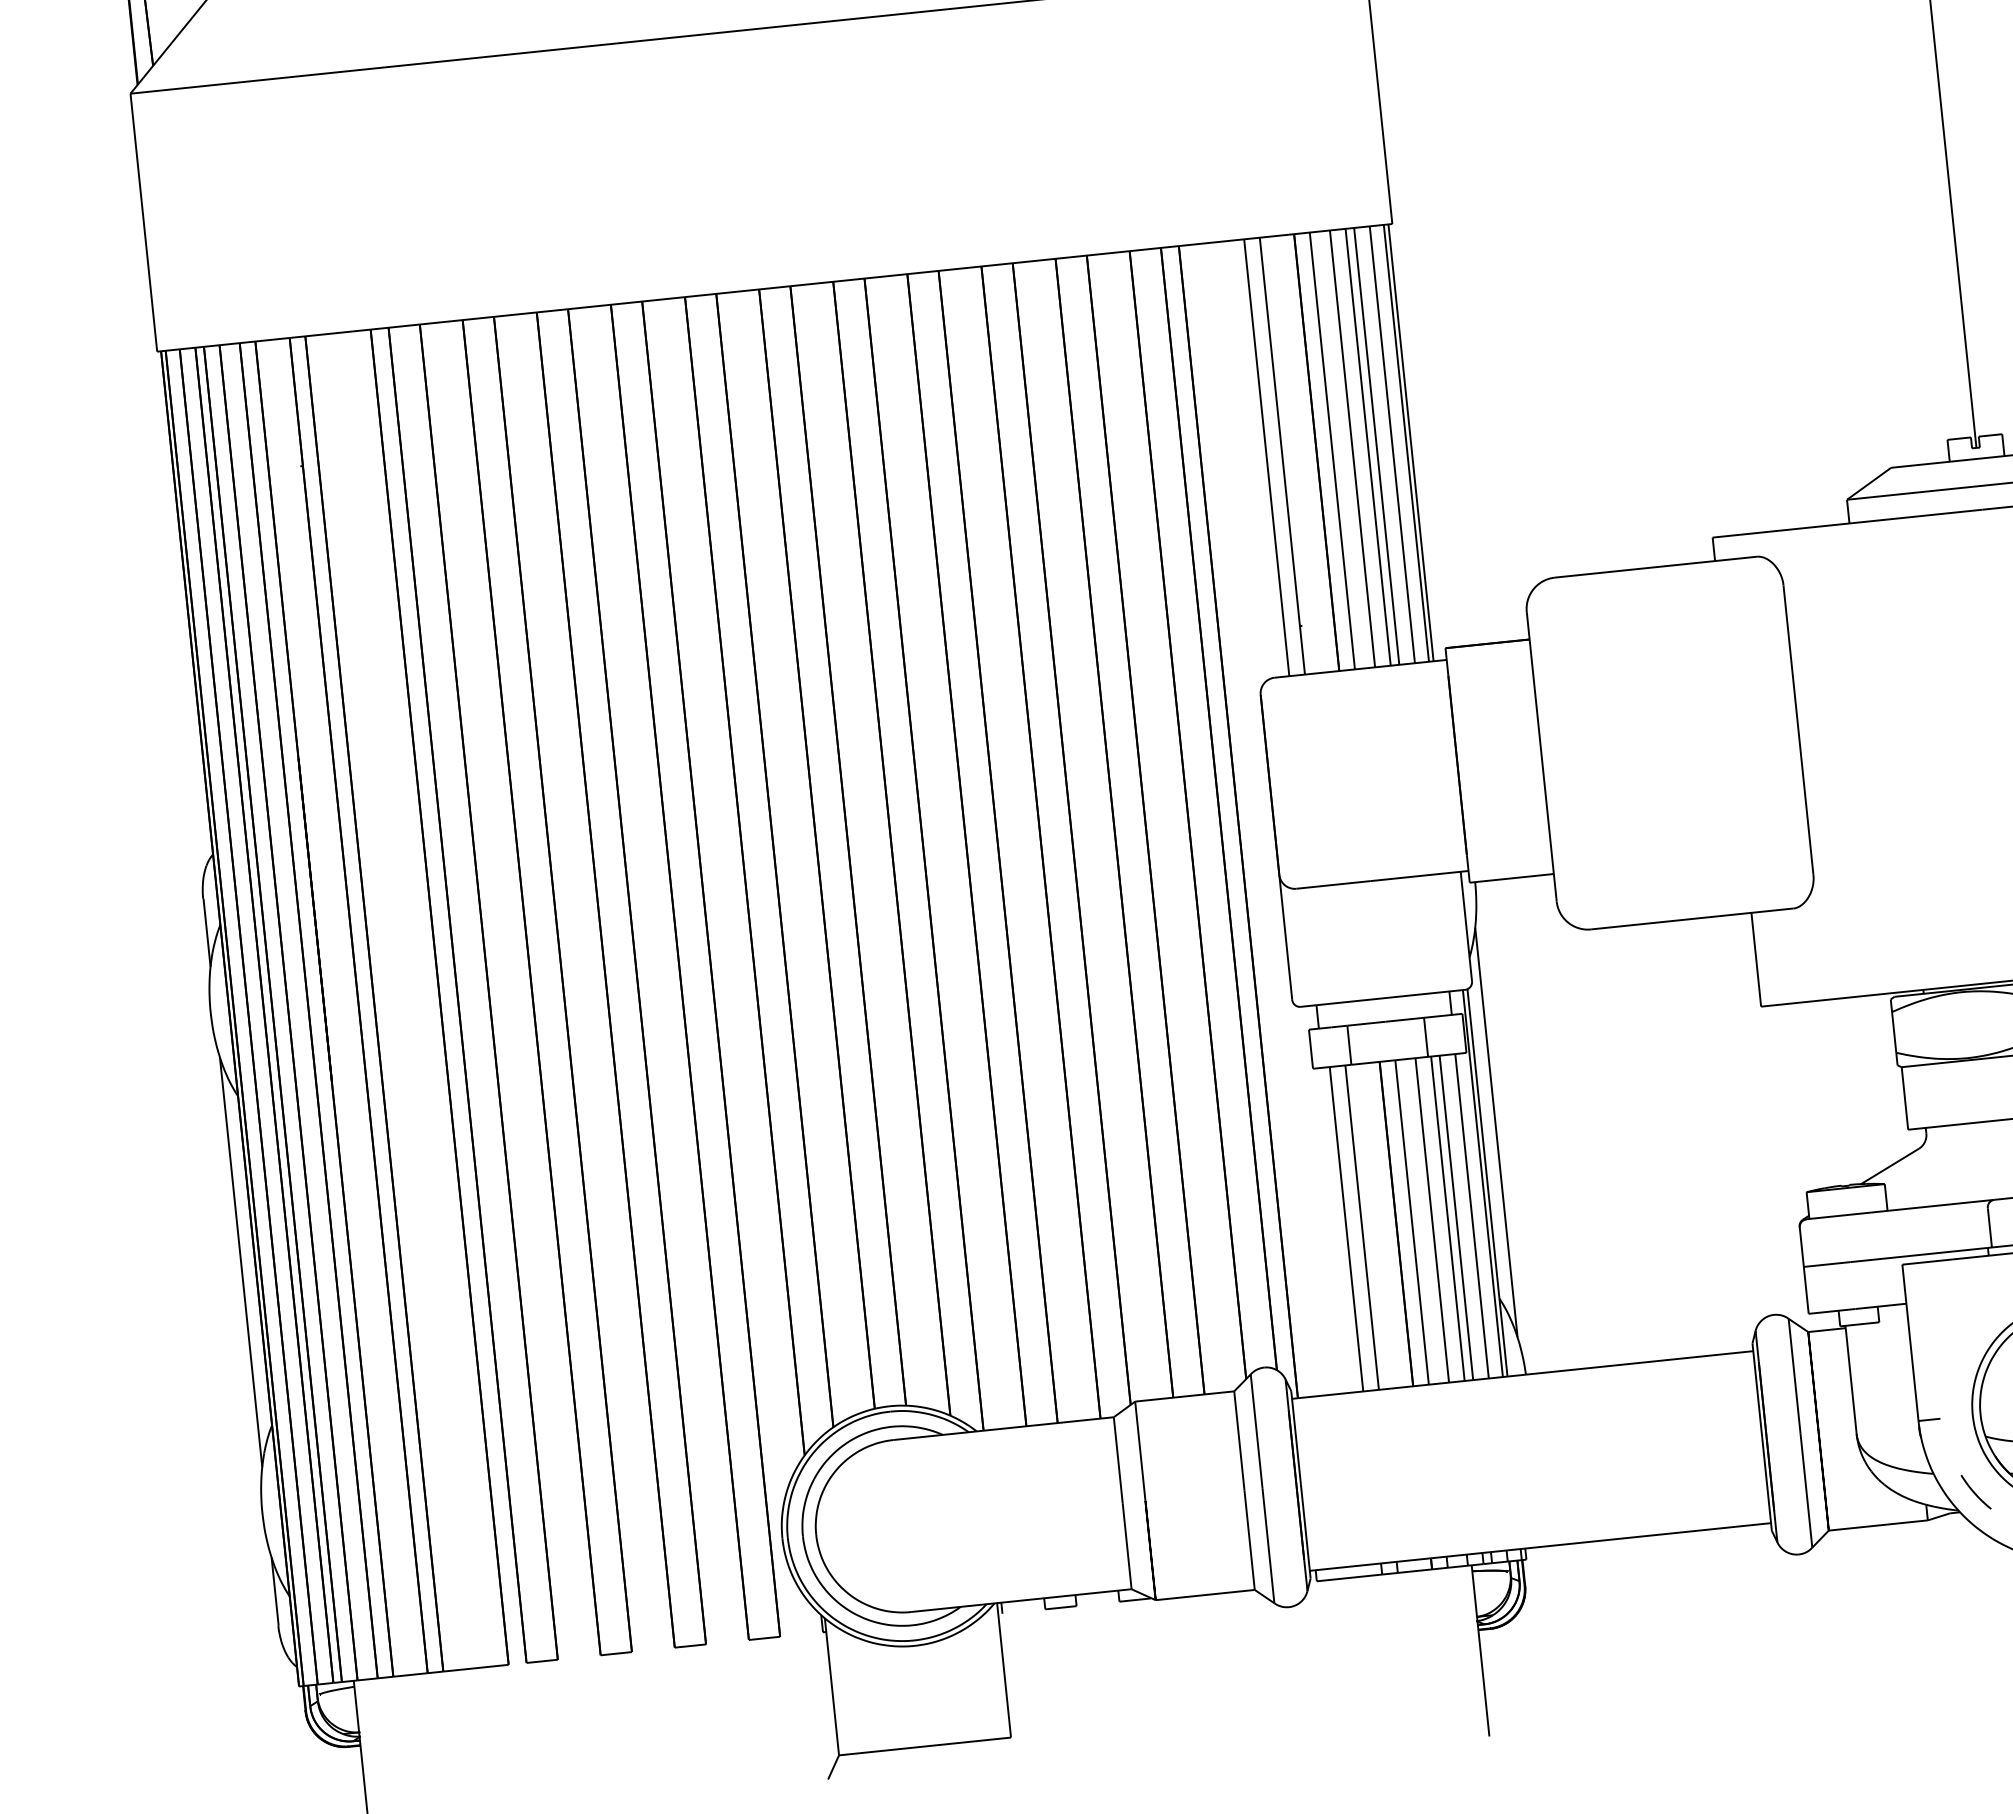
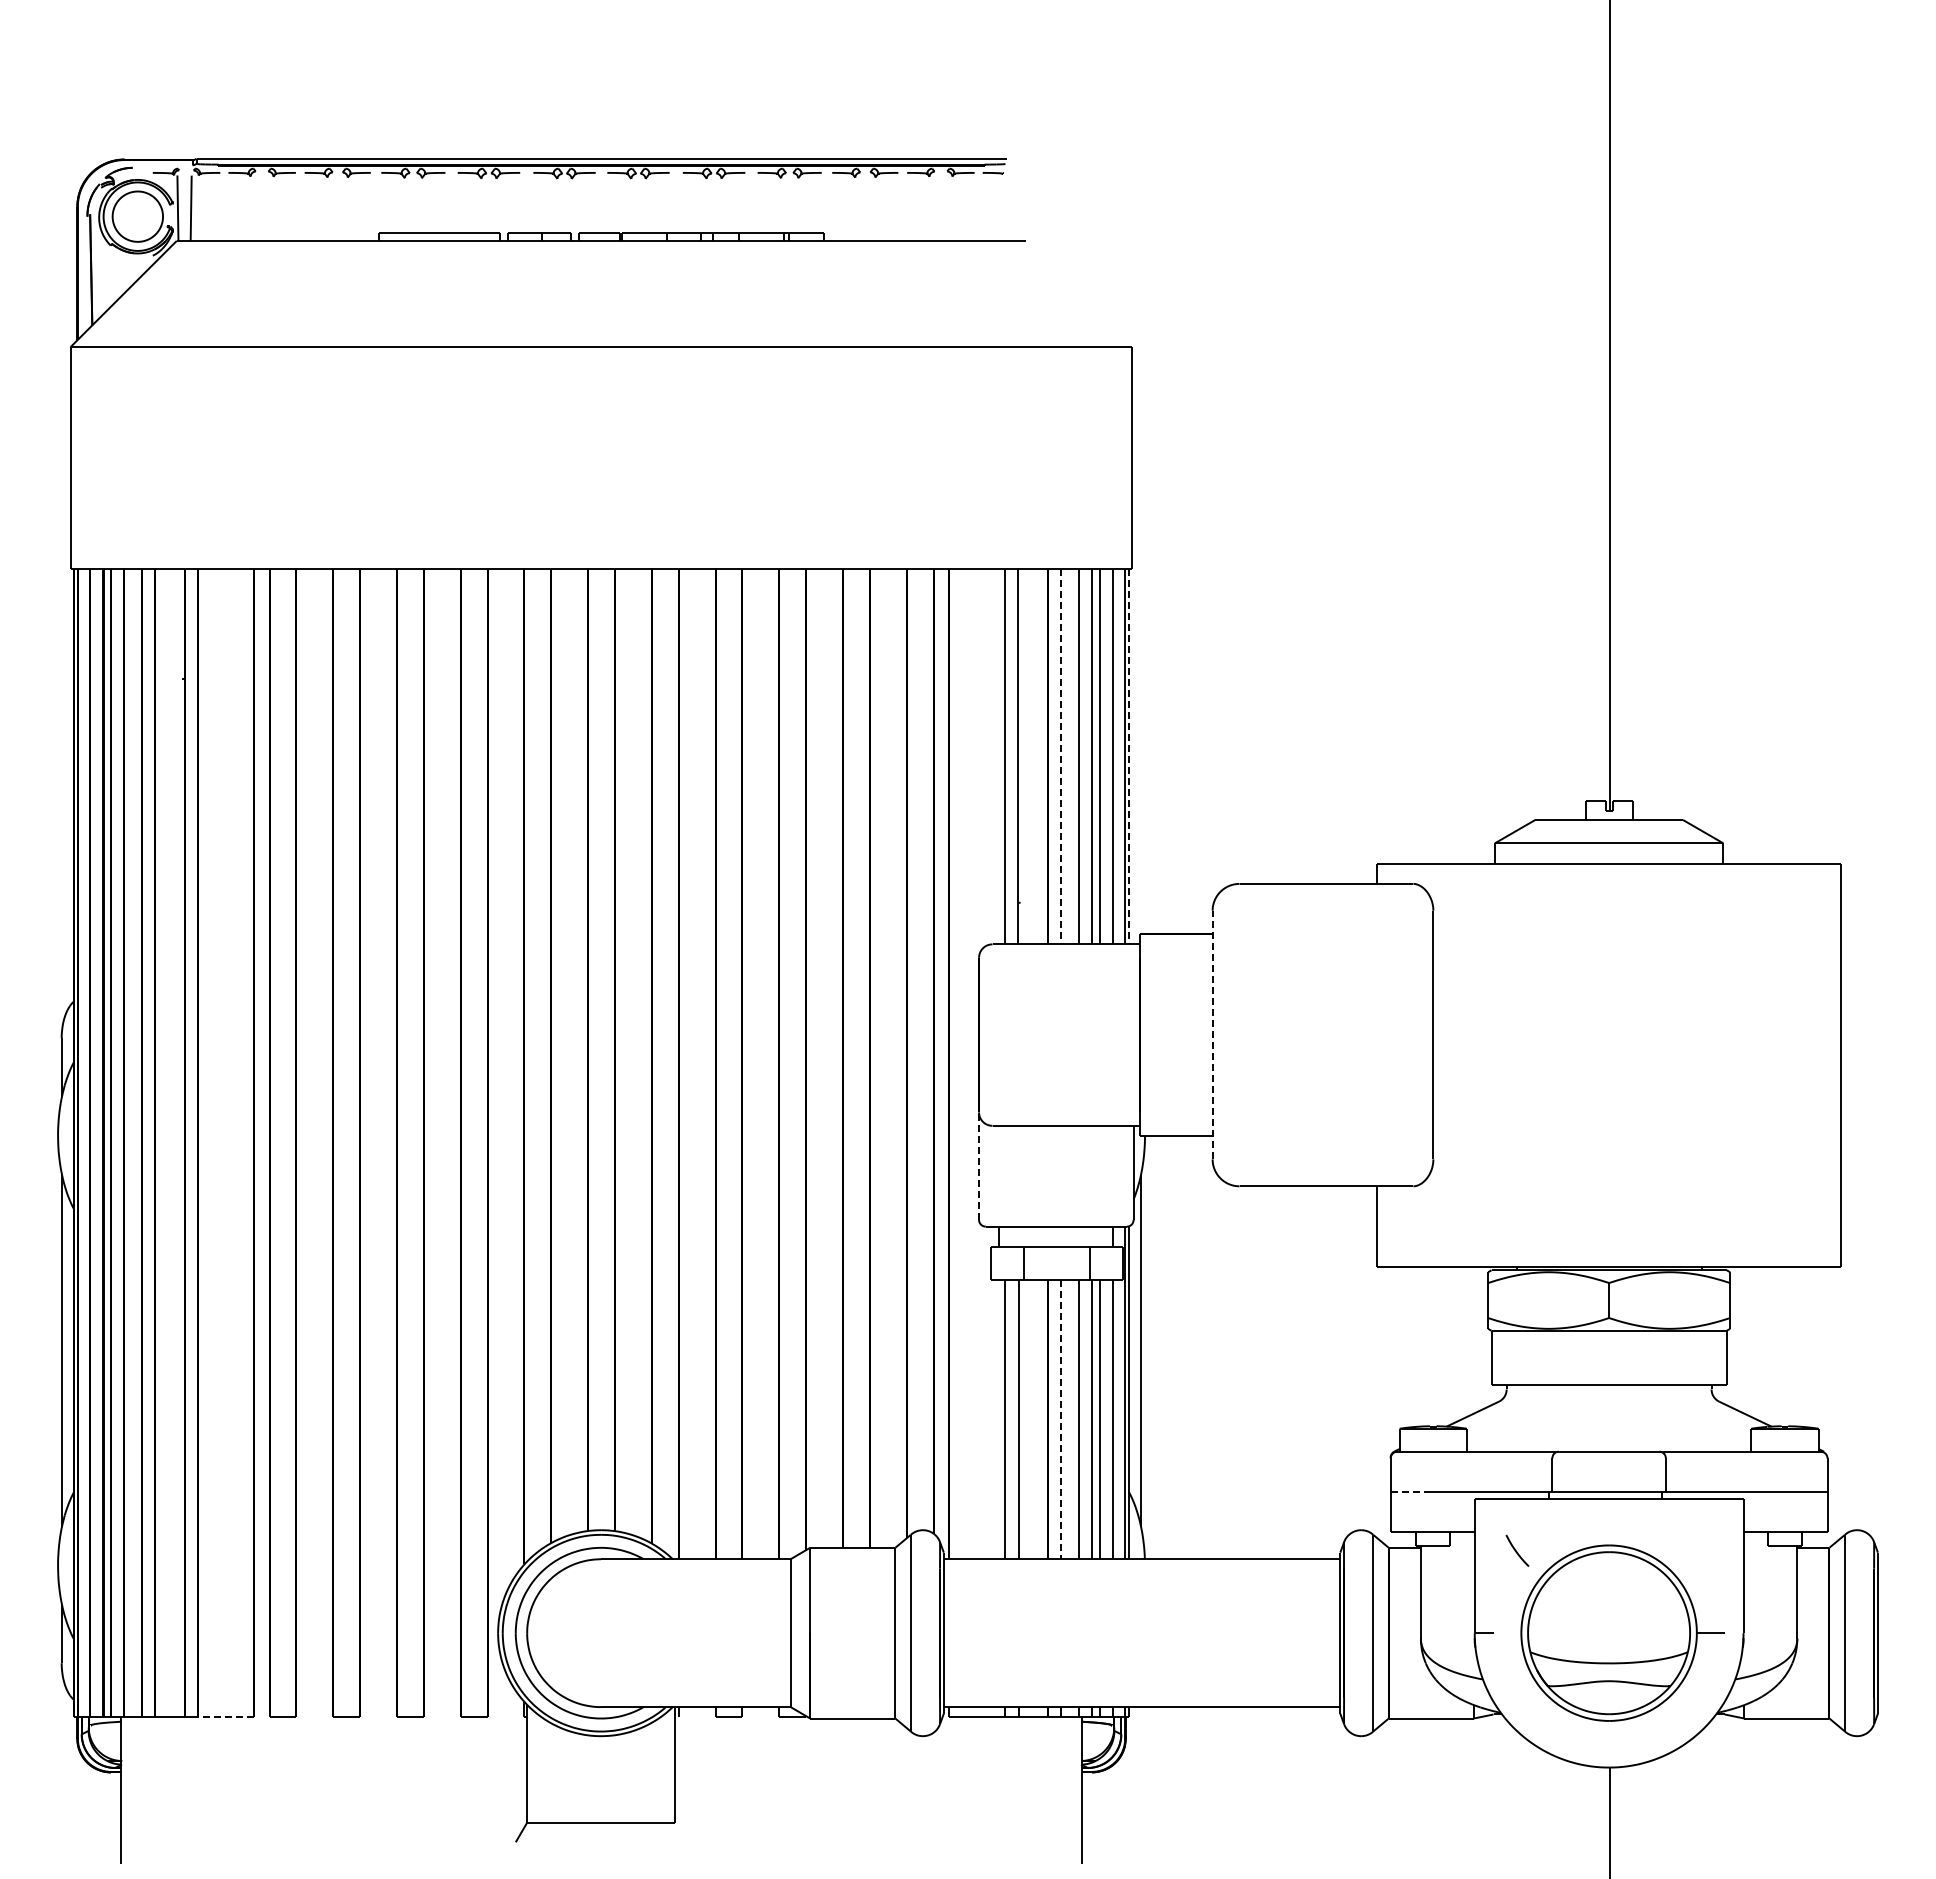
line: (1411, 442) -> (1129, 756), solid -> dashed
line: (1332, 450) -> (1061, 756), solid -> dashed
line: (1541, 756) -> (1212, 1034), solid -> dashed
line: (1286, 937) -> (979, 1166), solid -> dashed
line: (1412, 1223) -> (1061, 1420), solid -> dashed
line: (1828, 1264) -> (1411, 1492), solid -> dashed
curve: (1974, 1491) -> (1516, 1550), moved
line: (475, 1668) -> (225, 1716), solid -> dashed

